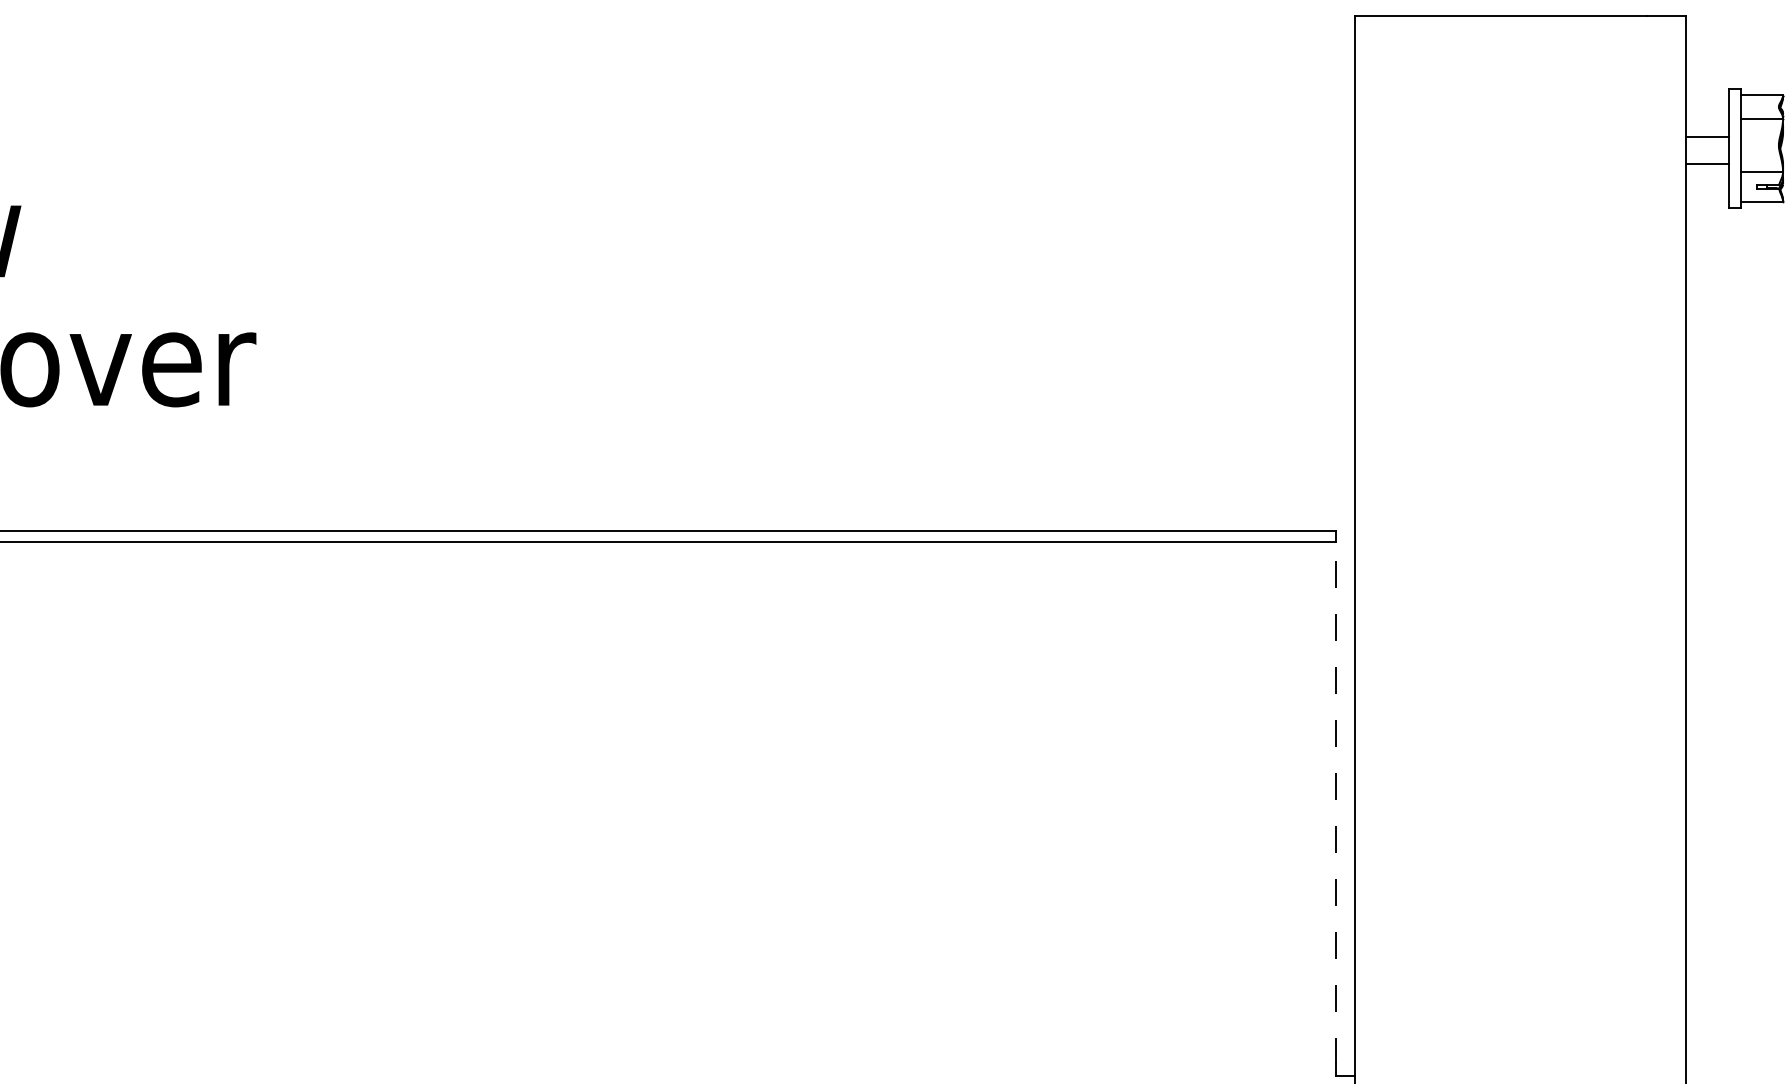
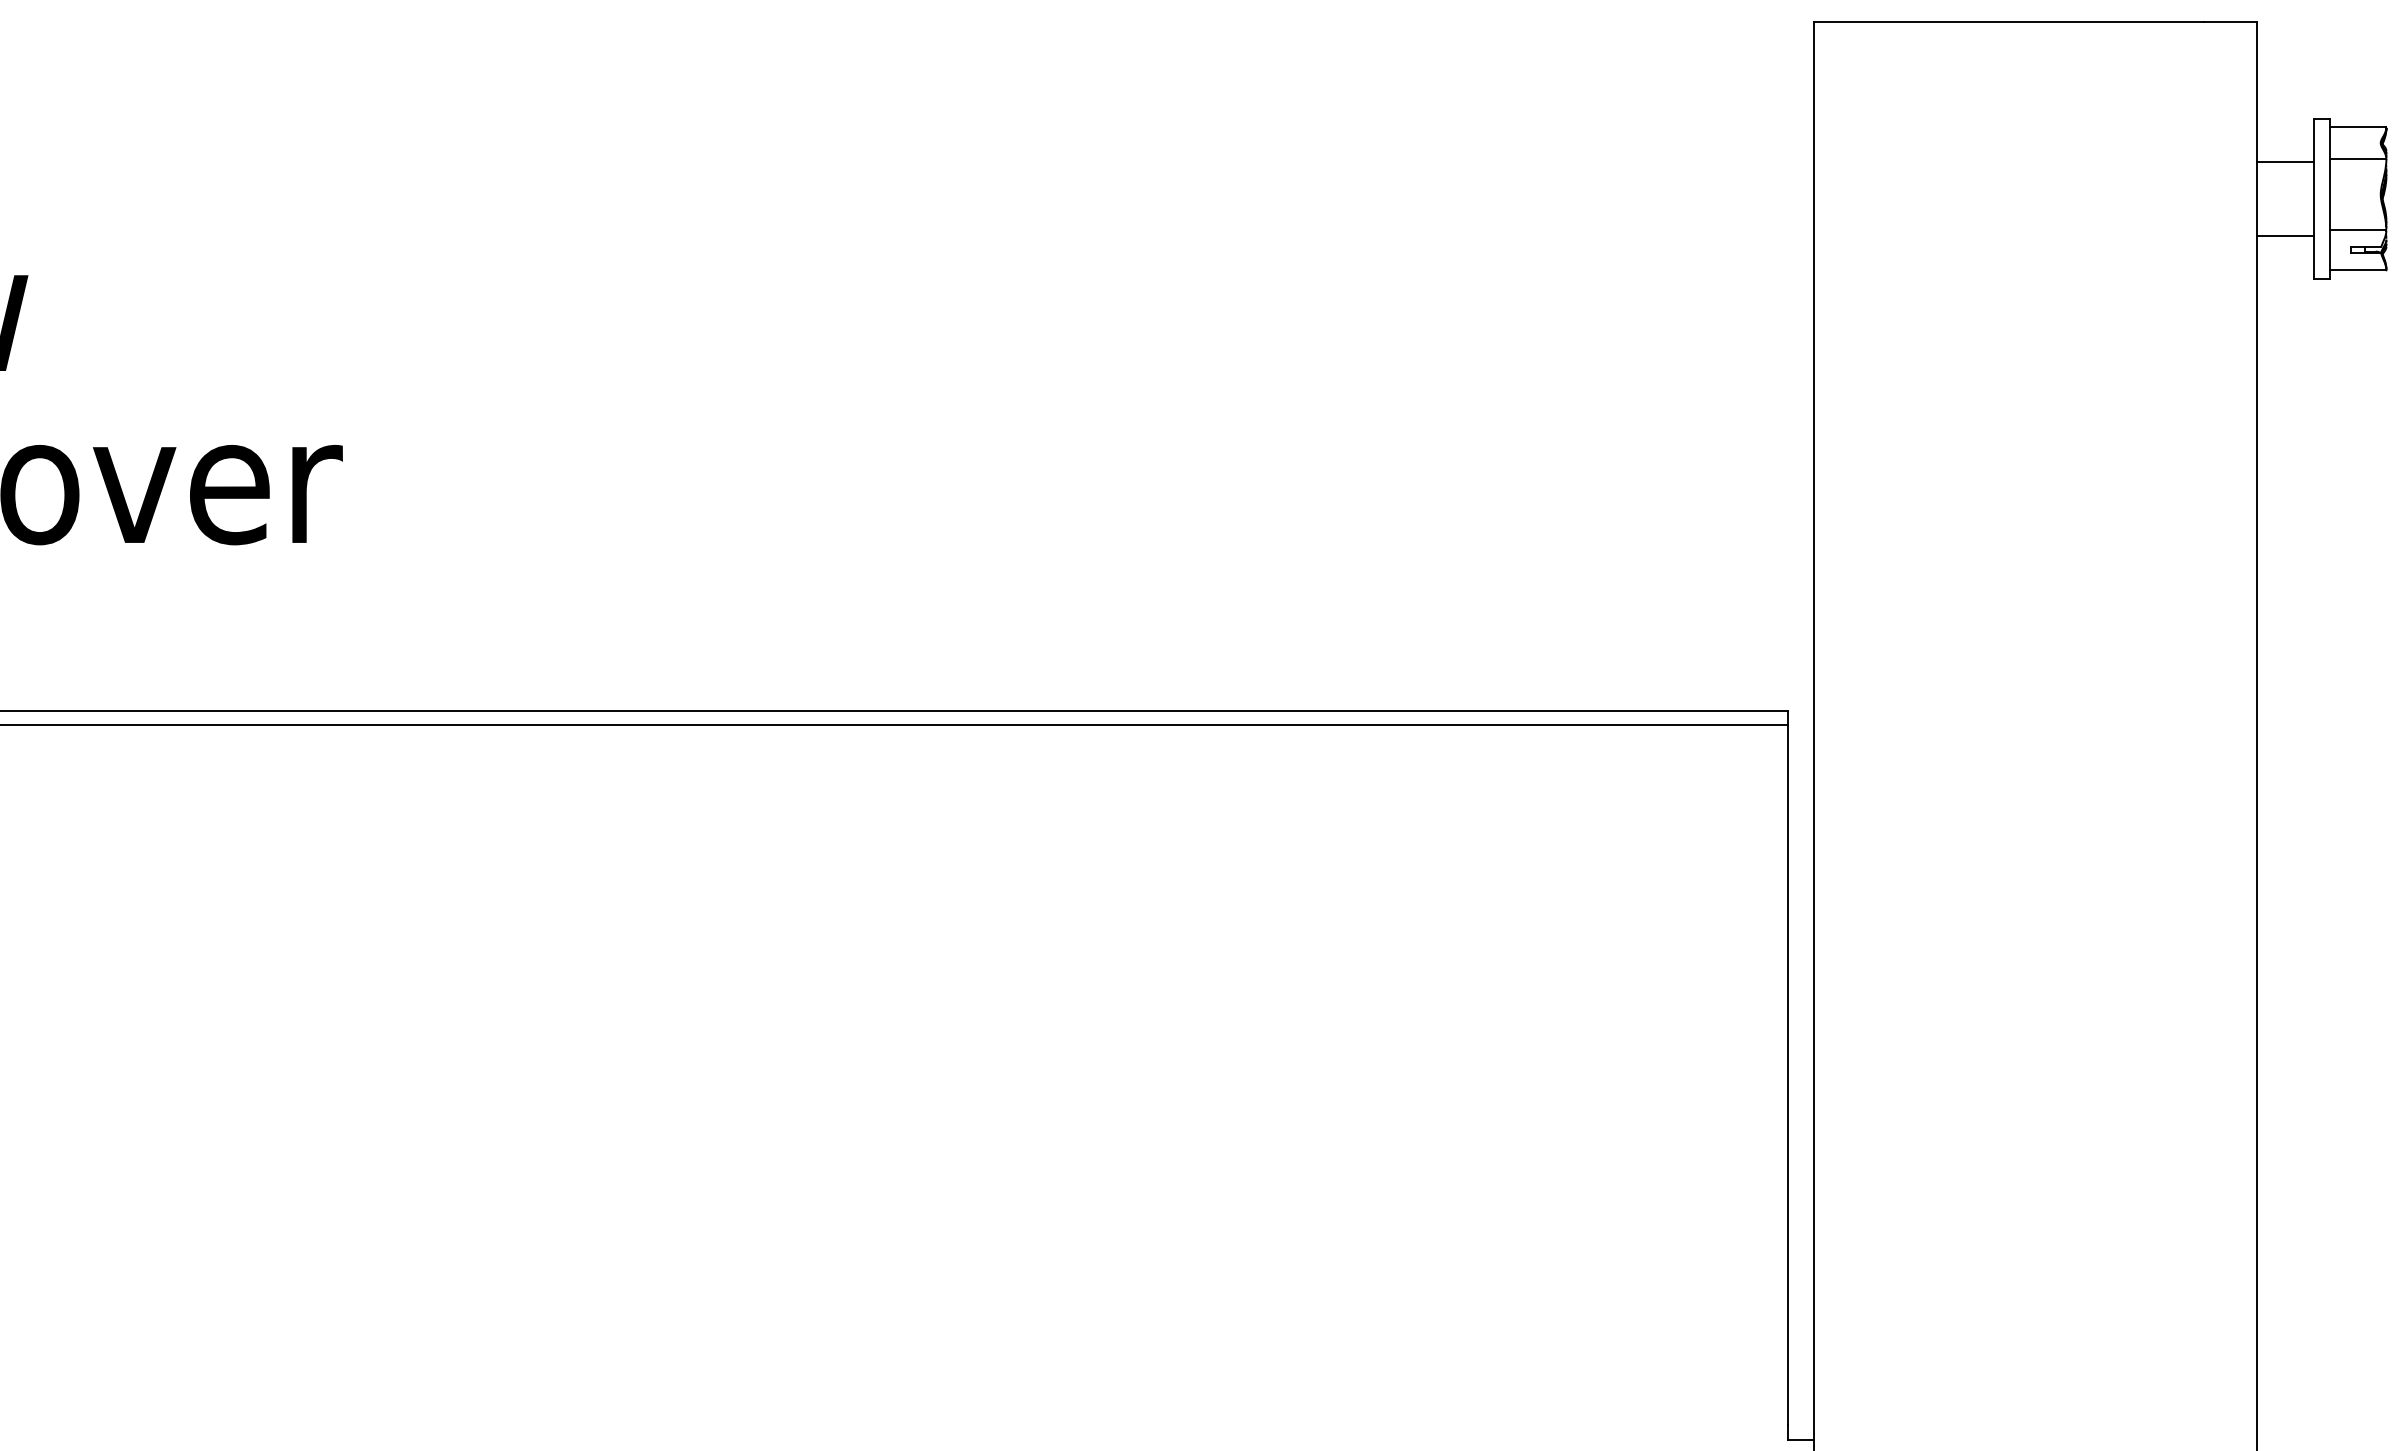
line: (1706, 137) -> (2284, 235), moved
line: (1706, 163) -> (2284, 162), moved
line: (1335, 802) -> (1787, 1074), dashed -> solid

